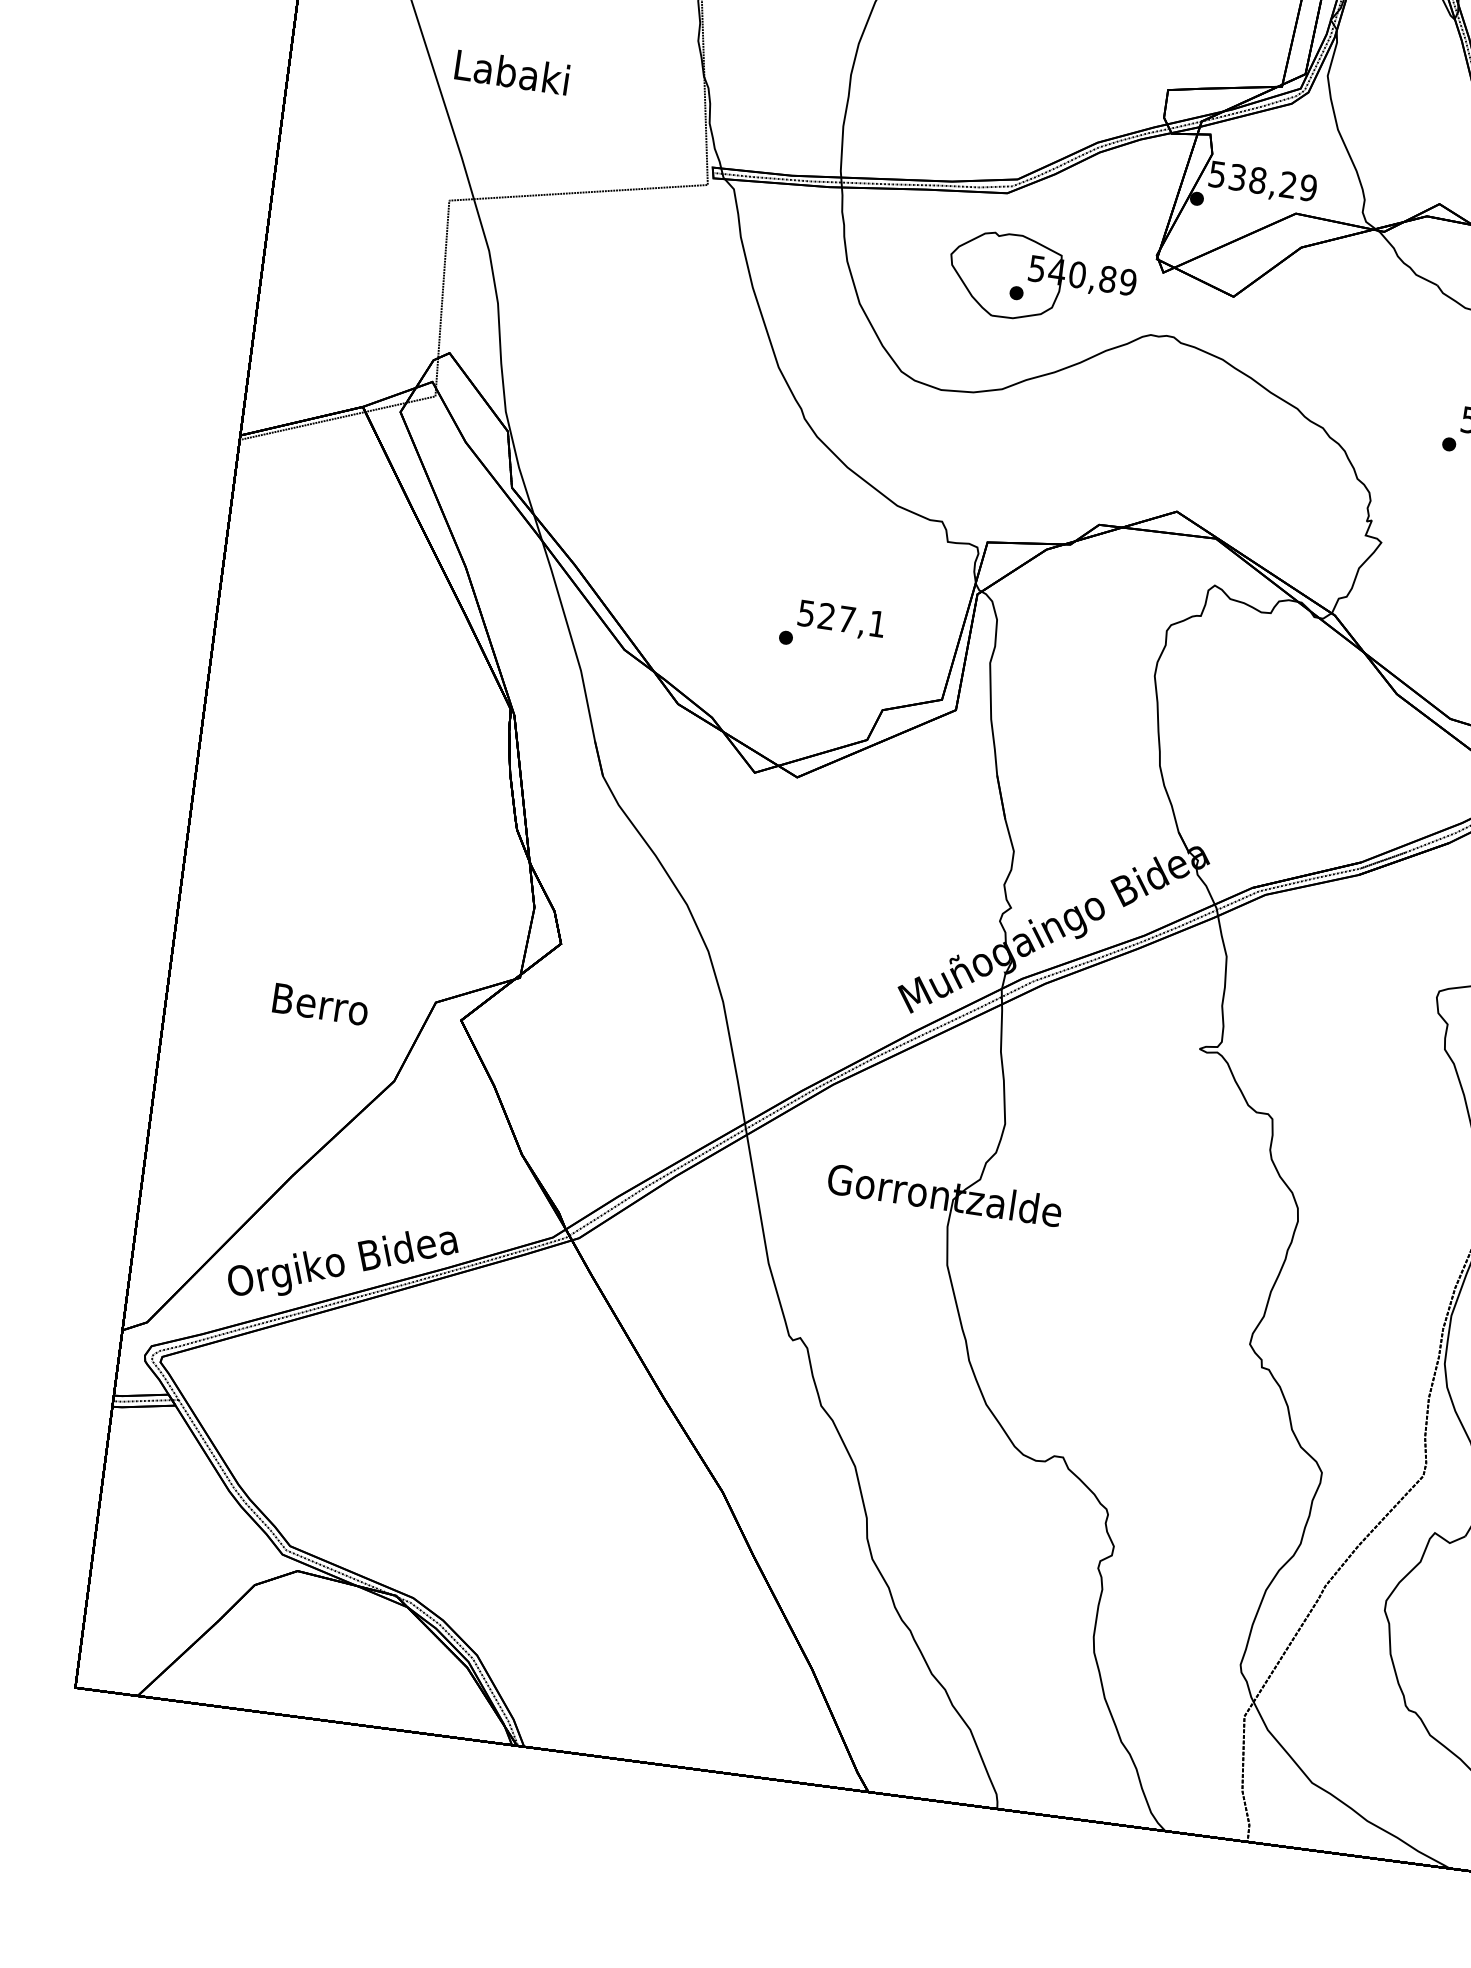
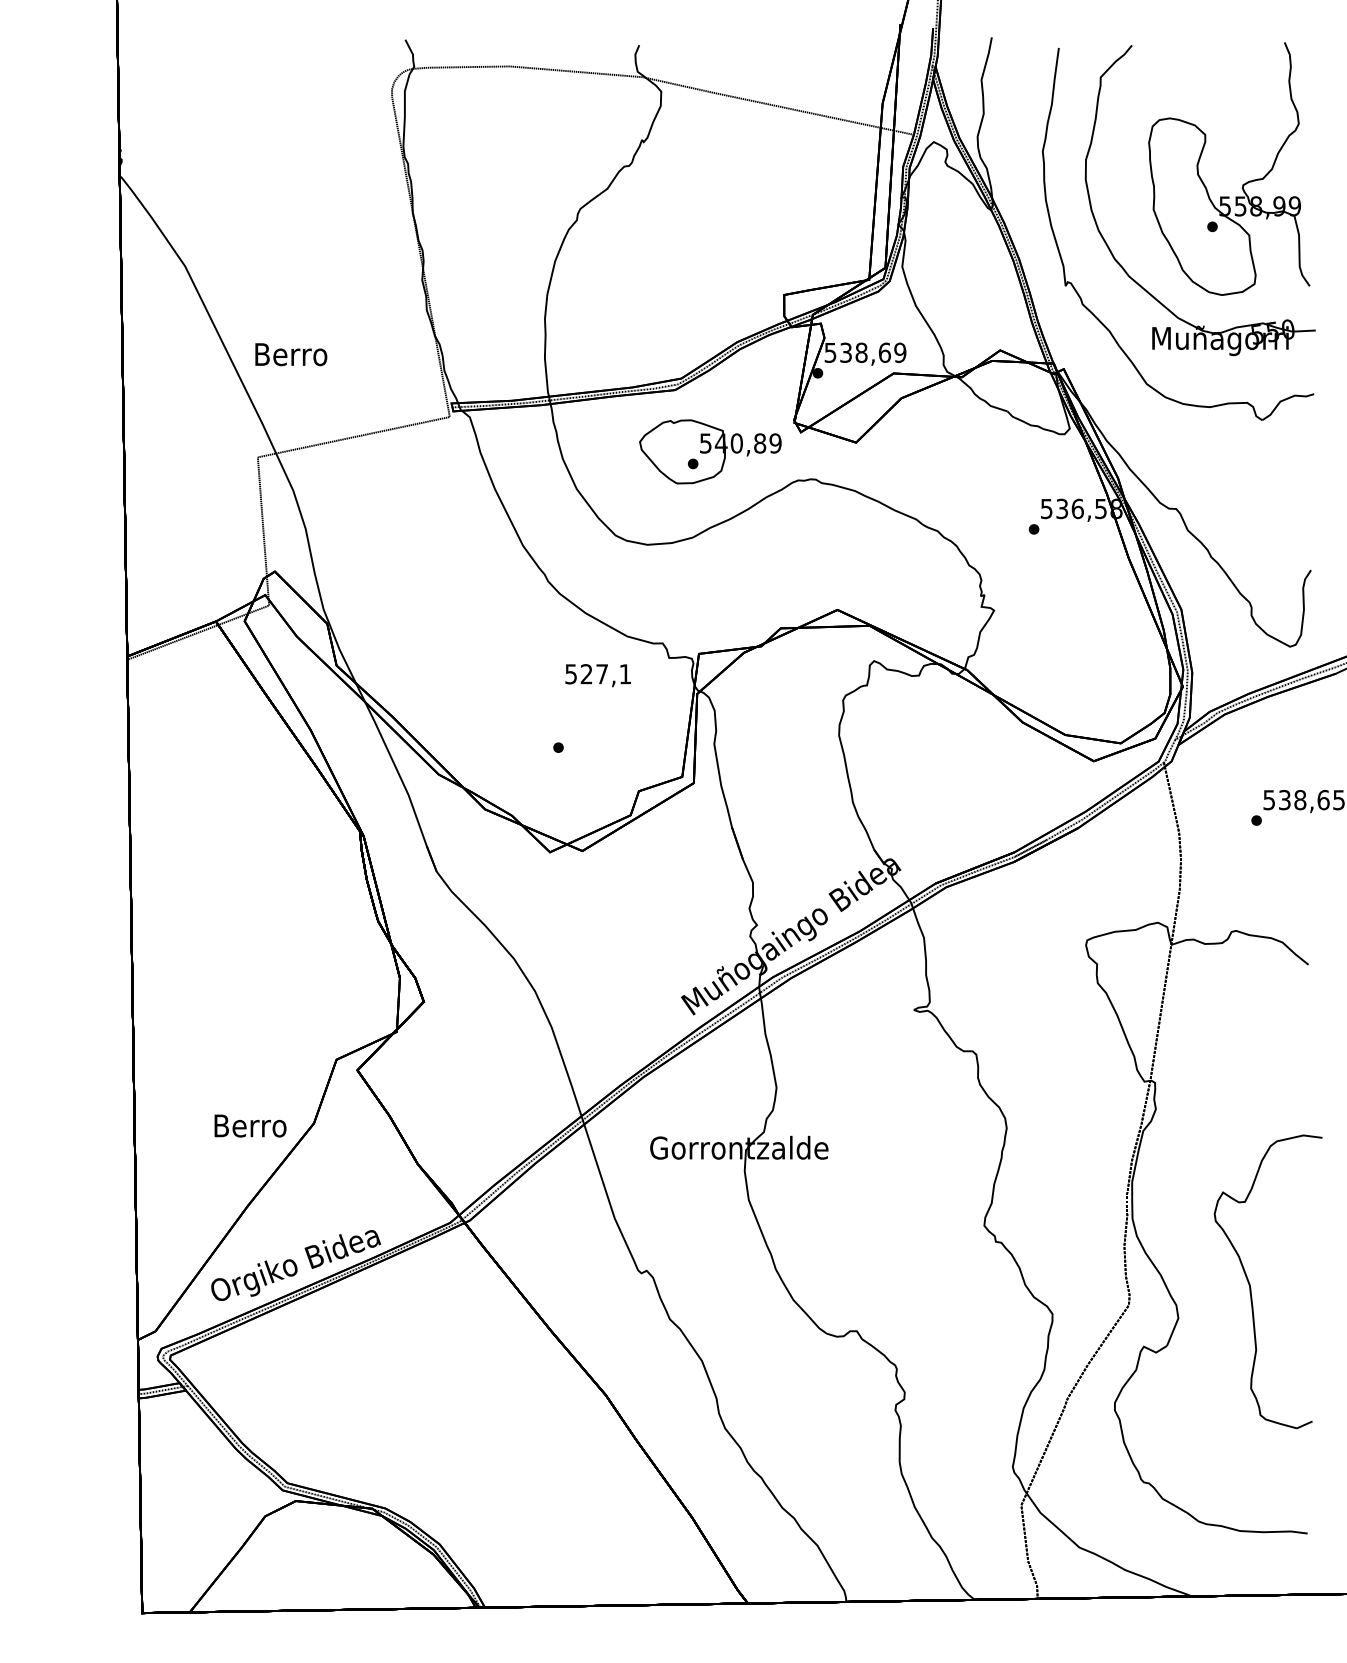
text: (511, 72) -> (290, 354), Labaki -> Berro
text: (1287, 184) -> (884, 352), 538,29 -> 538,69
text: (840, 620) -> (597, 675), moved
text: (320, 1003) -> (250, 1125), moved

